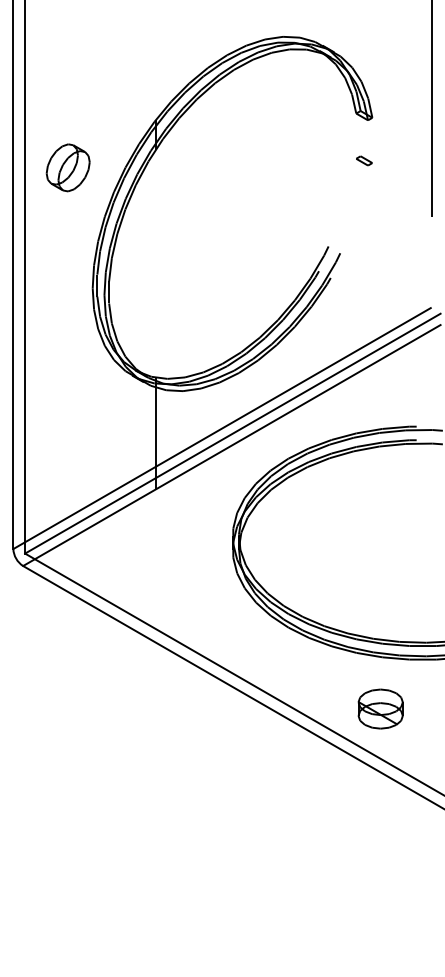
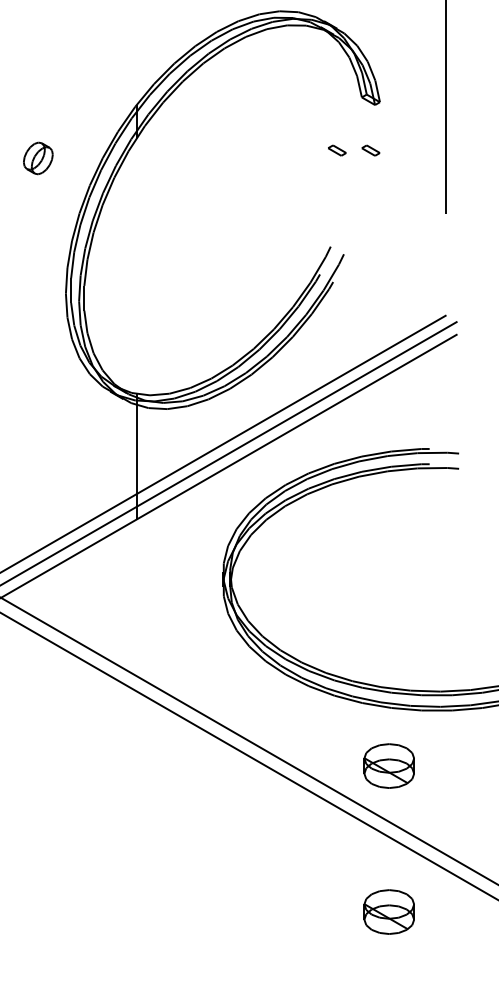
part: (334, 160) -> (337, 150), added
part: (67, 167) -> (37, 157), size x0.6
part: (380, 838) -> (389, 911), added

